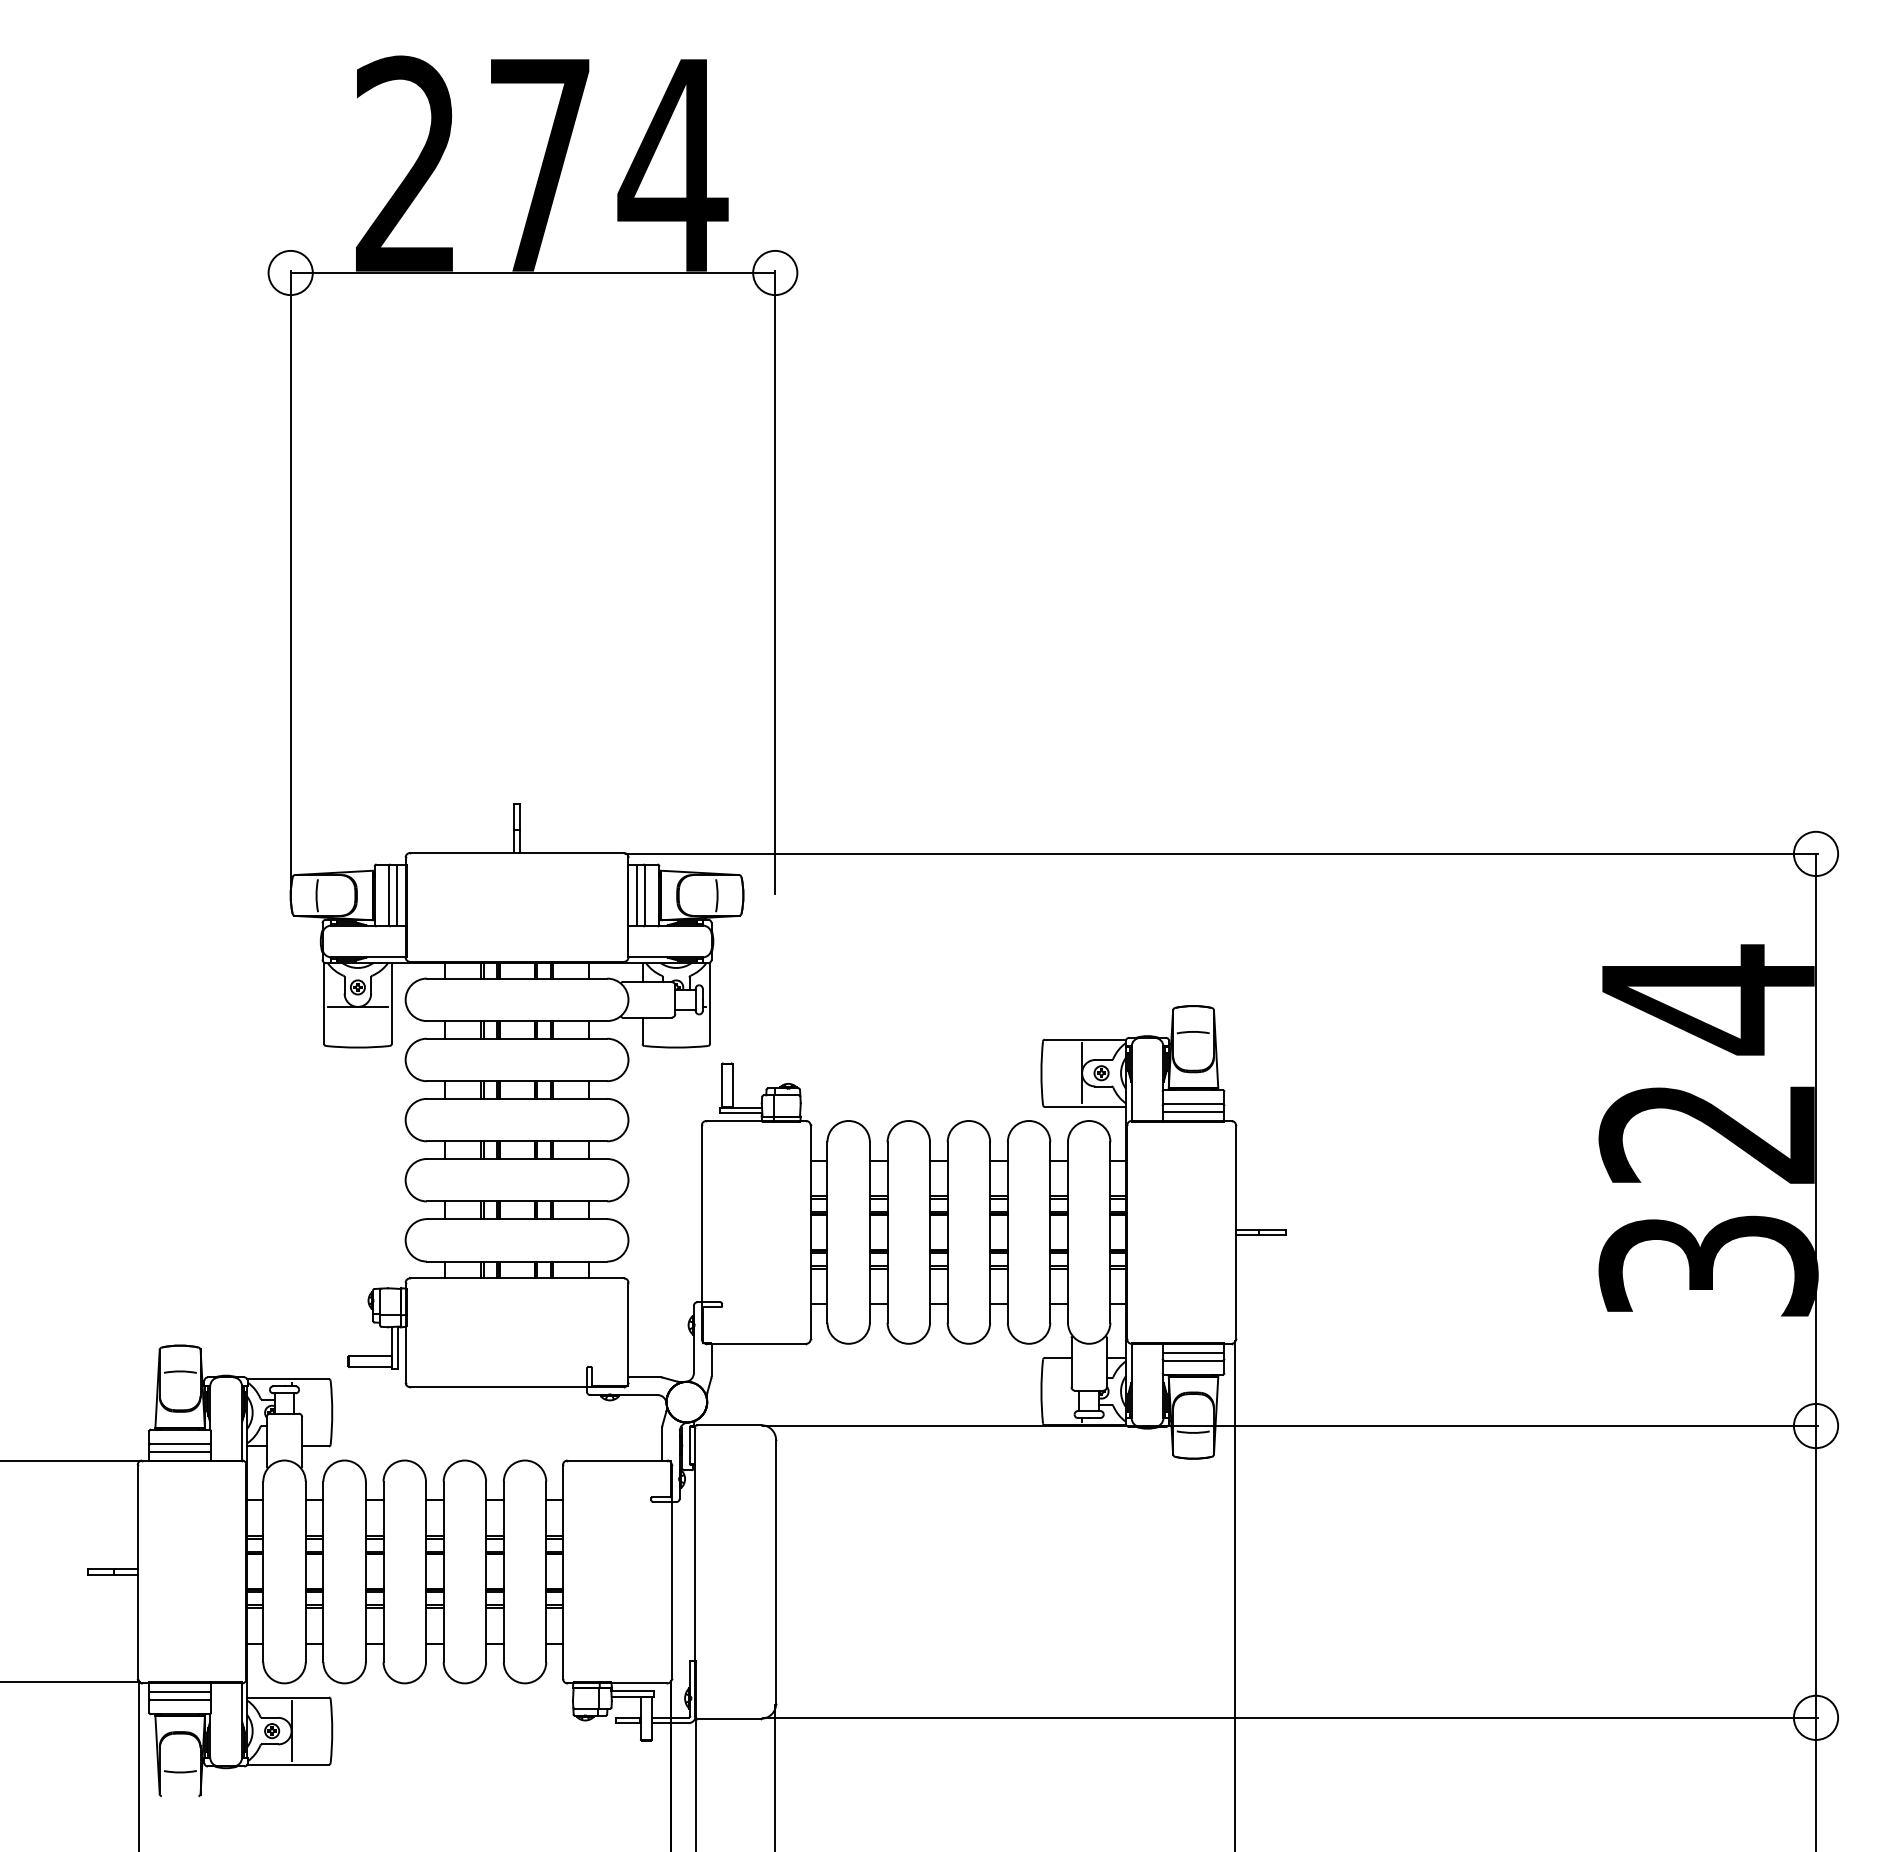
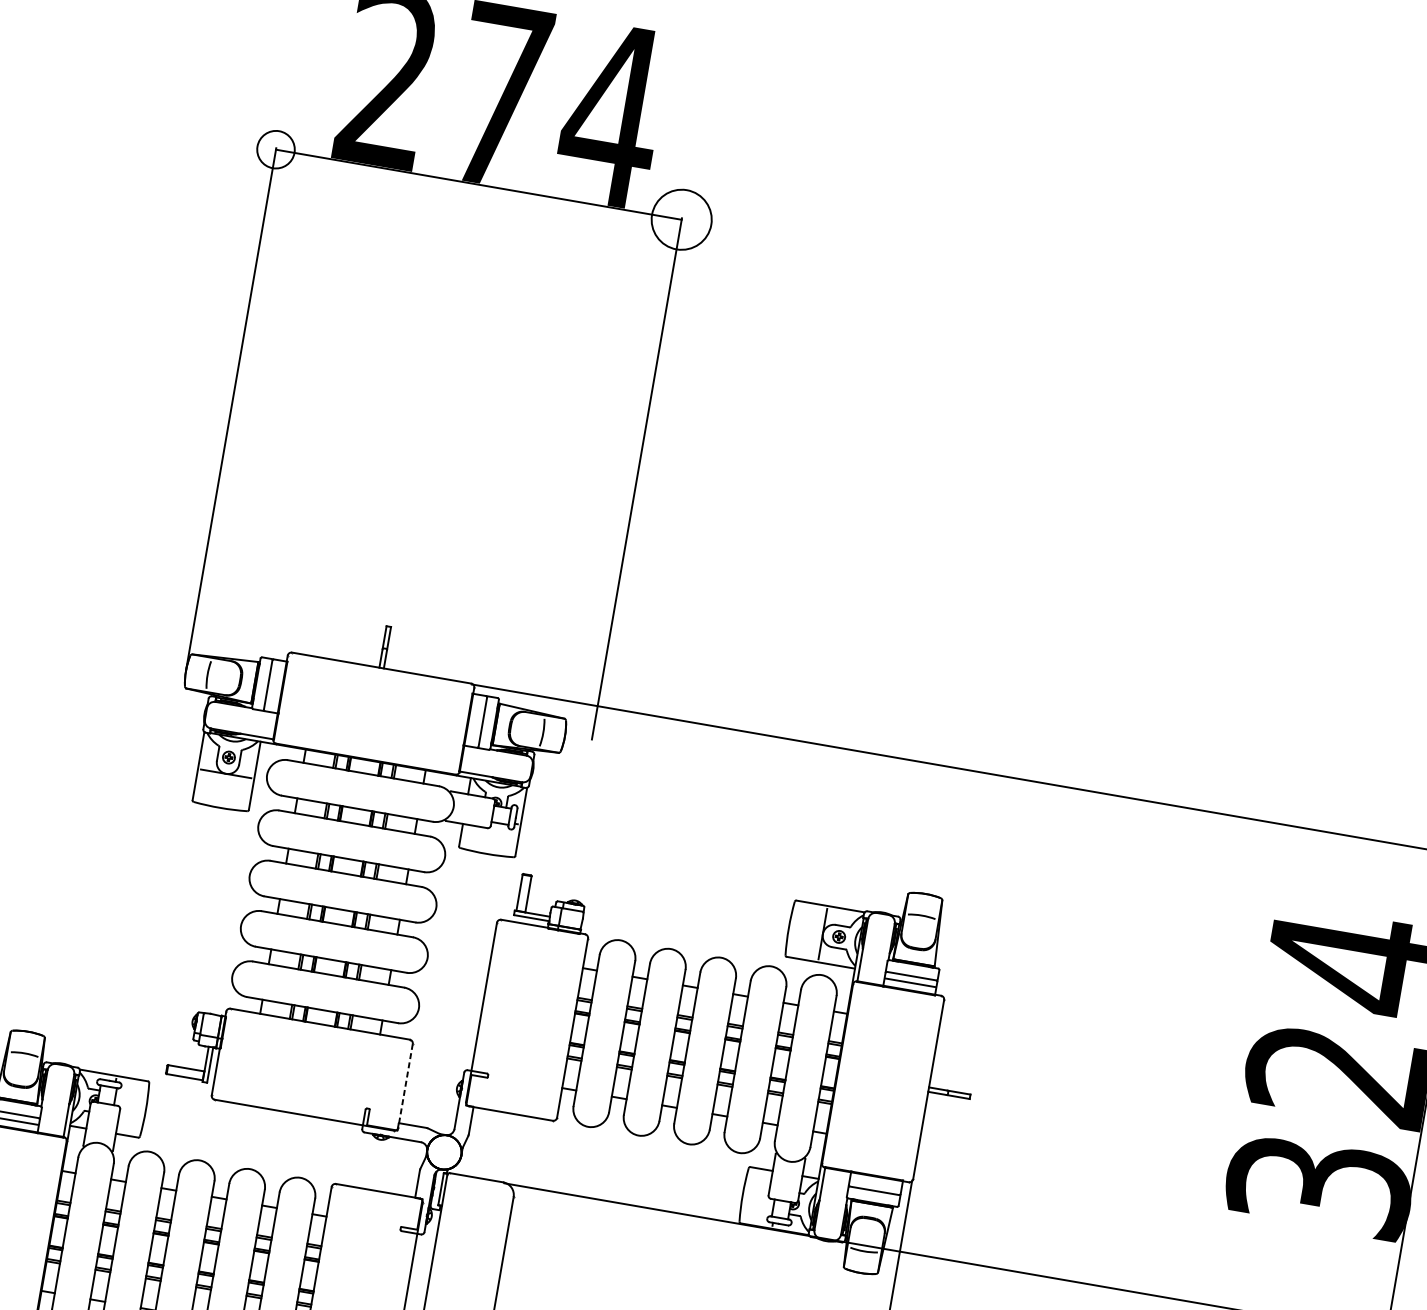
circle: (775, 272) -> (681, 219), size x1.6
line: (396, 895) -> (274, 686), removed
line: (637, 895) -> (476, 721), removed
line: (628, 1332) -> (405, 1085), solid -> dashed
line: (1193, 1352) -> (875, 1184), removed

